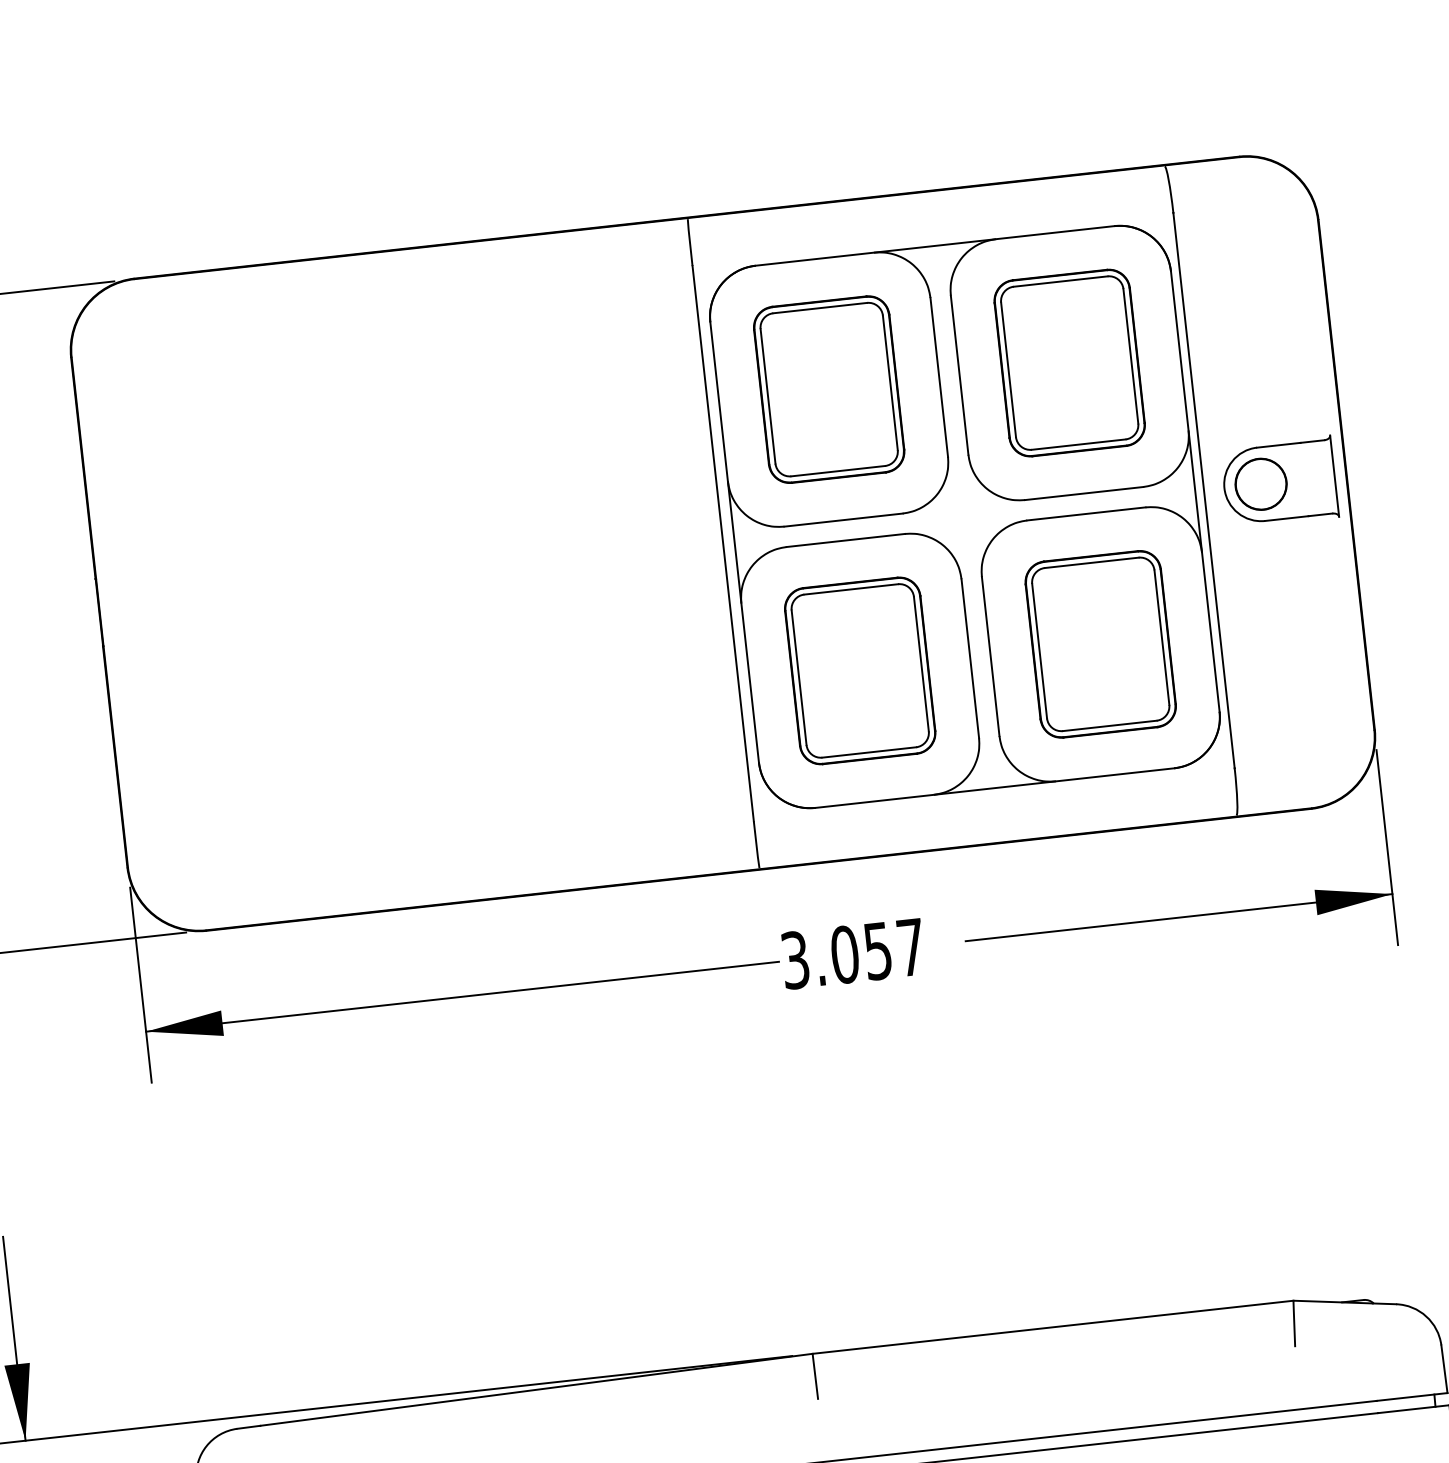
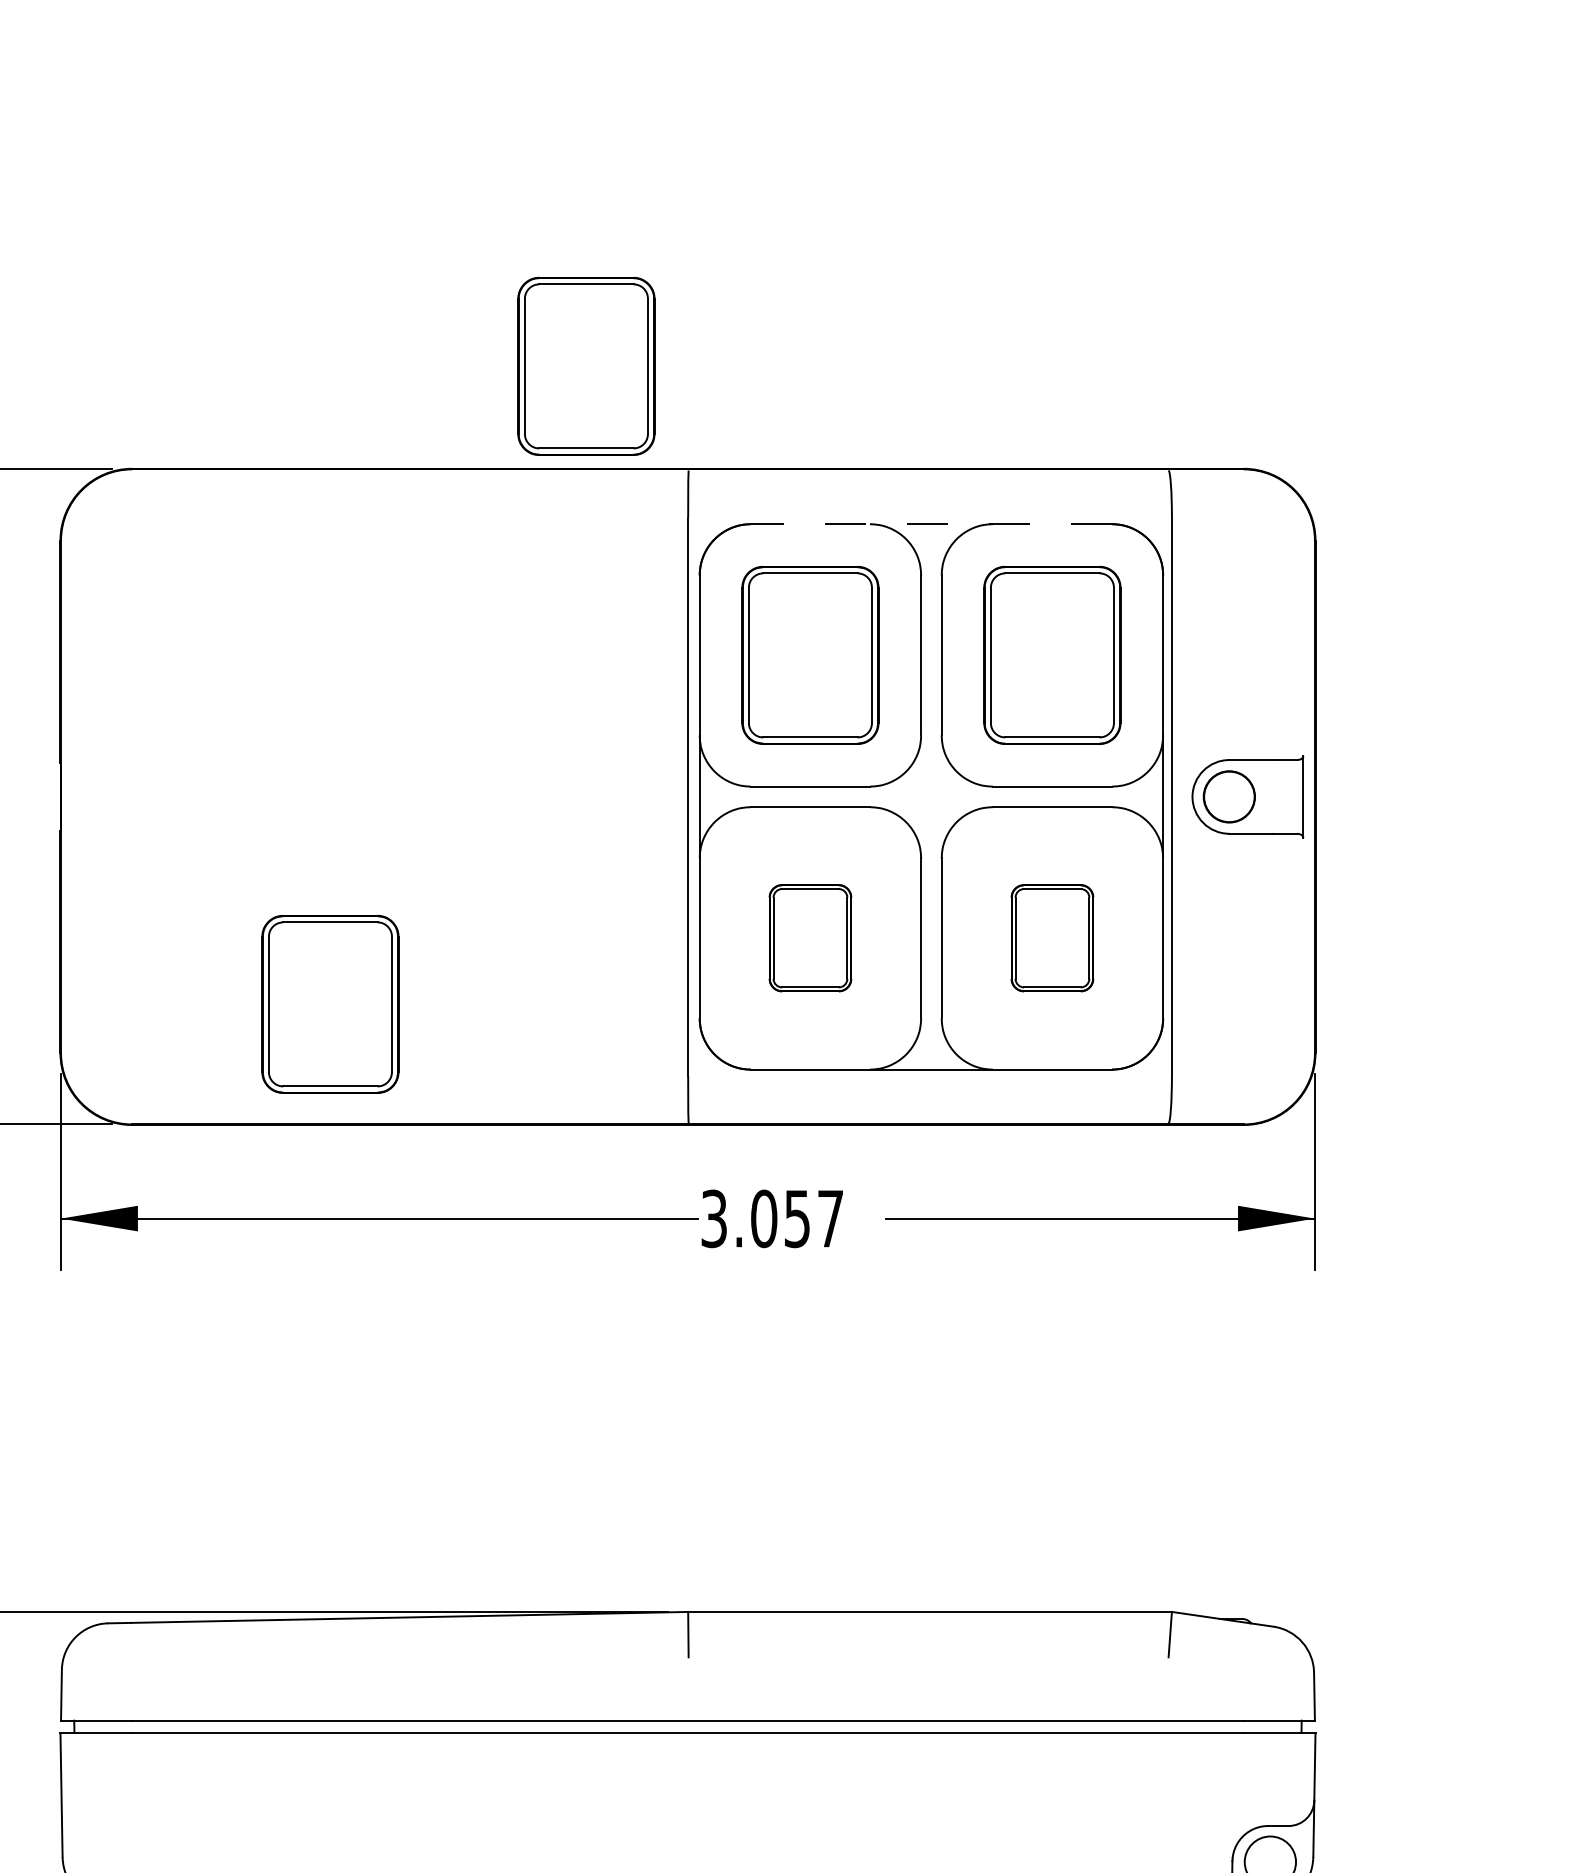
part: (574, 126) -> (586, 365), added
line: (934, 246) -> (930, 524), solid -> dashed
part: (1100, 643) -> (1052, 937), size x0.6
part: (860, 670) -> (810, 937), size x0.6
part: (390, 788) -> (330, 1003), added

